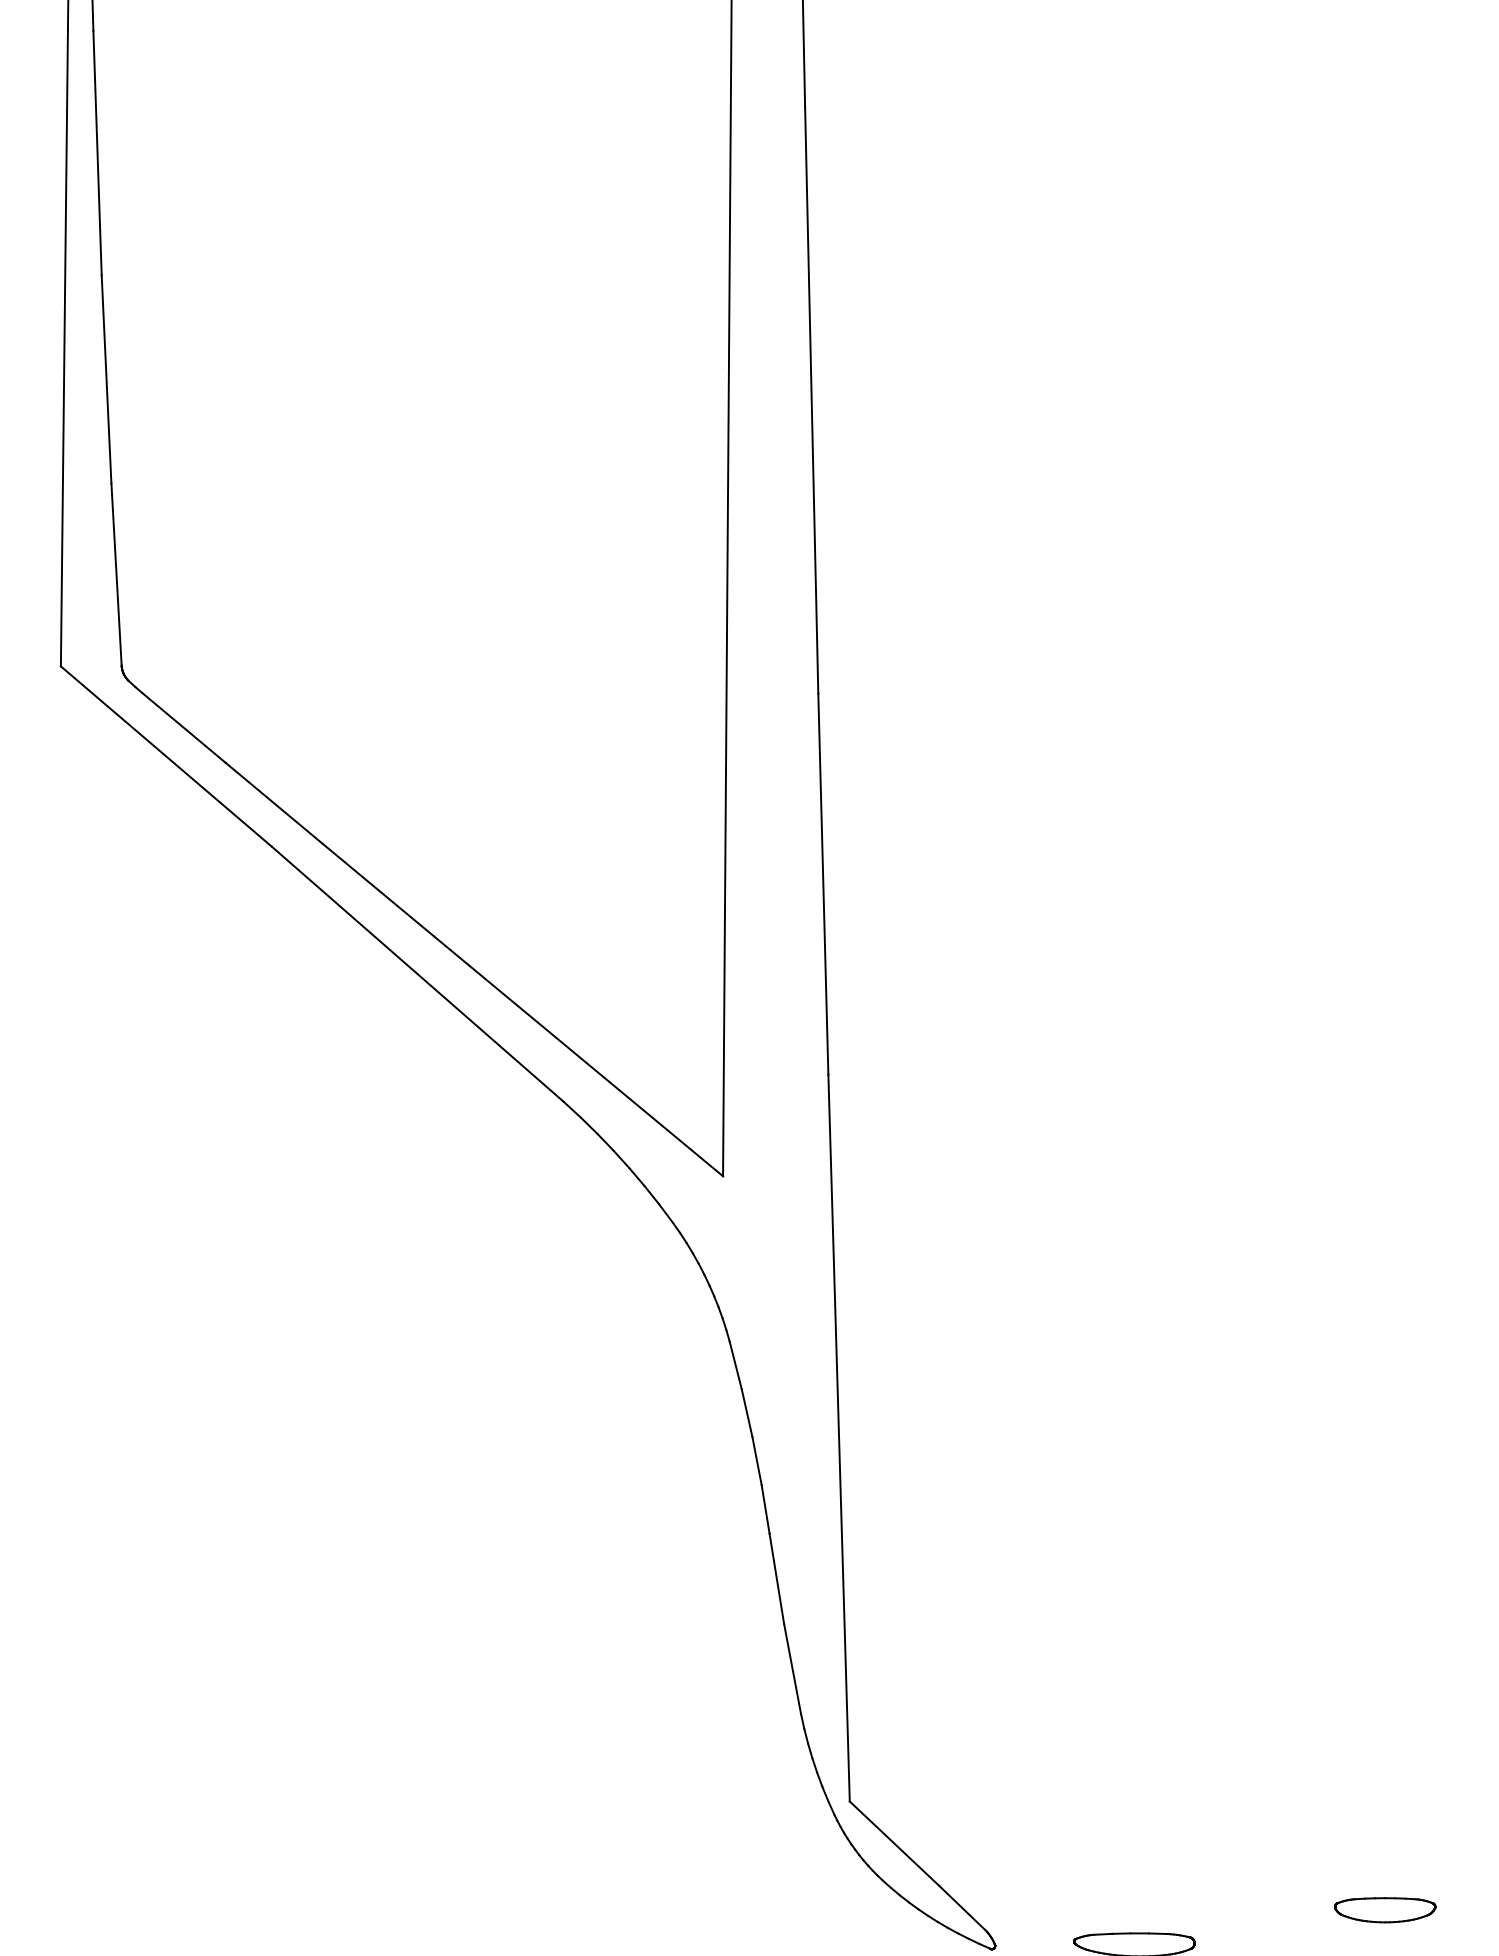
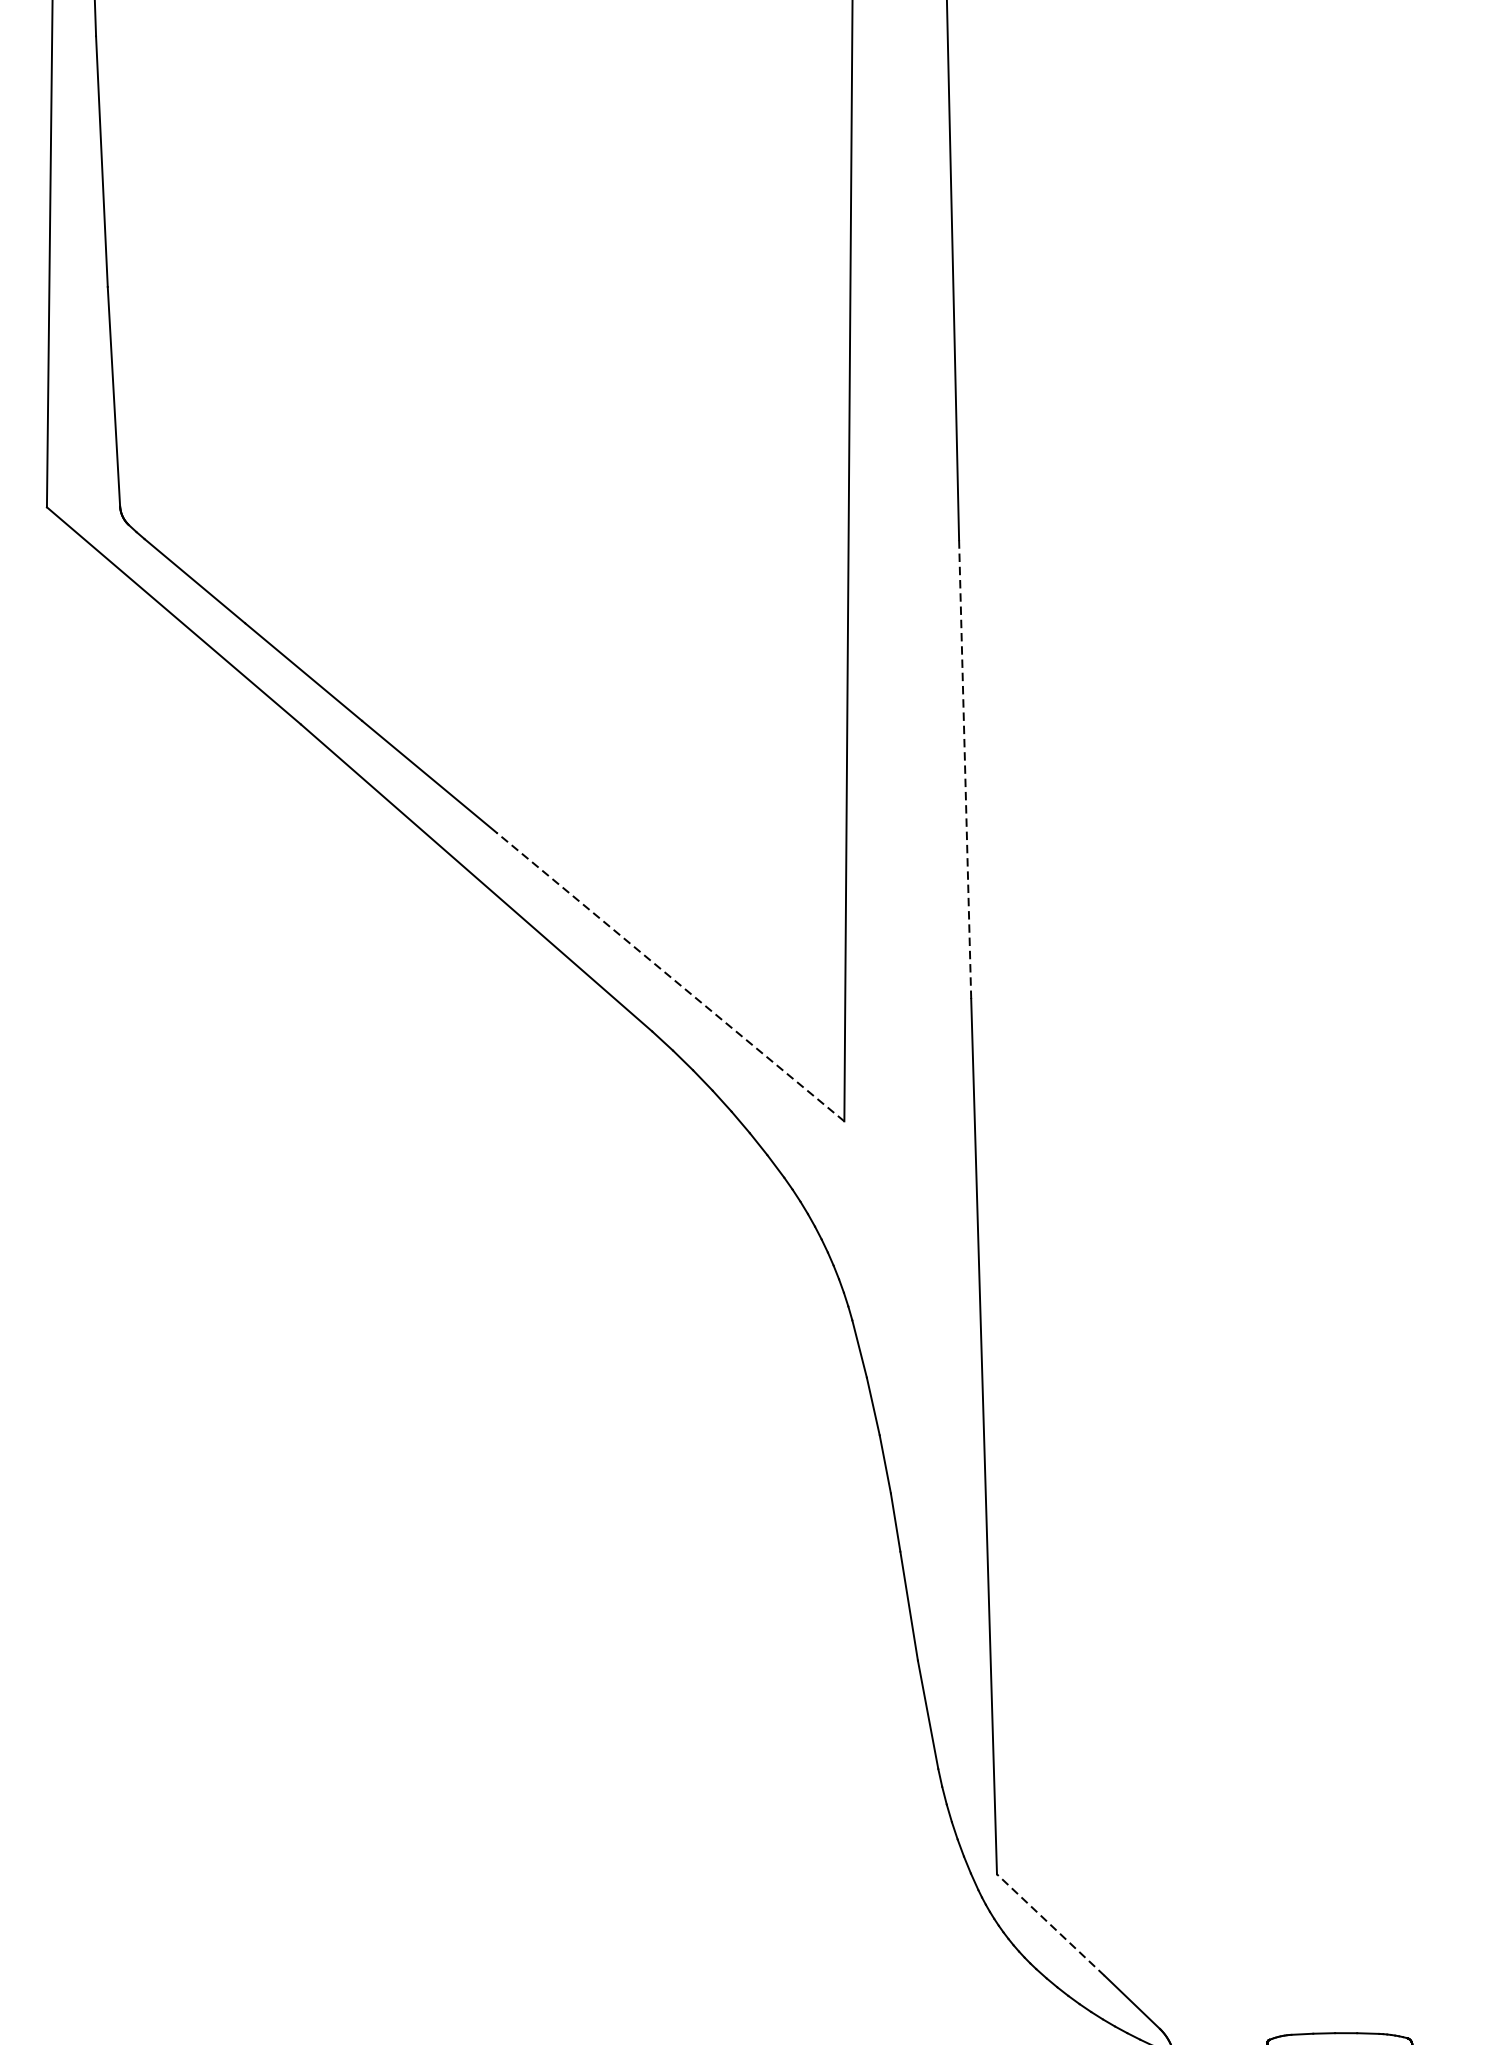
line: (823, 884) -> (965, 769), solid -> dashed
line: (578, 1056) -> (670, 977), solid -> dashed
line: (894, 1843) -> (1050, 1924), solid -> dashed

